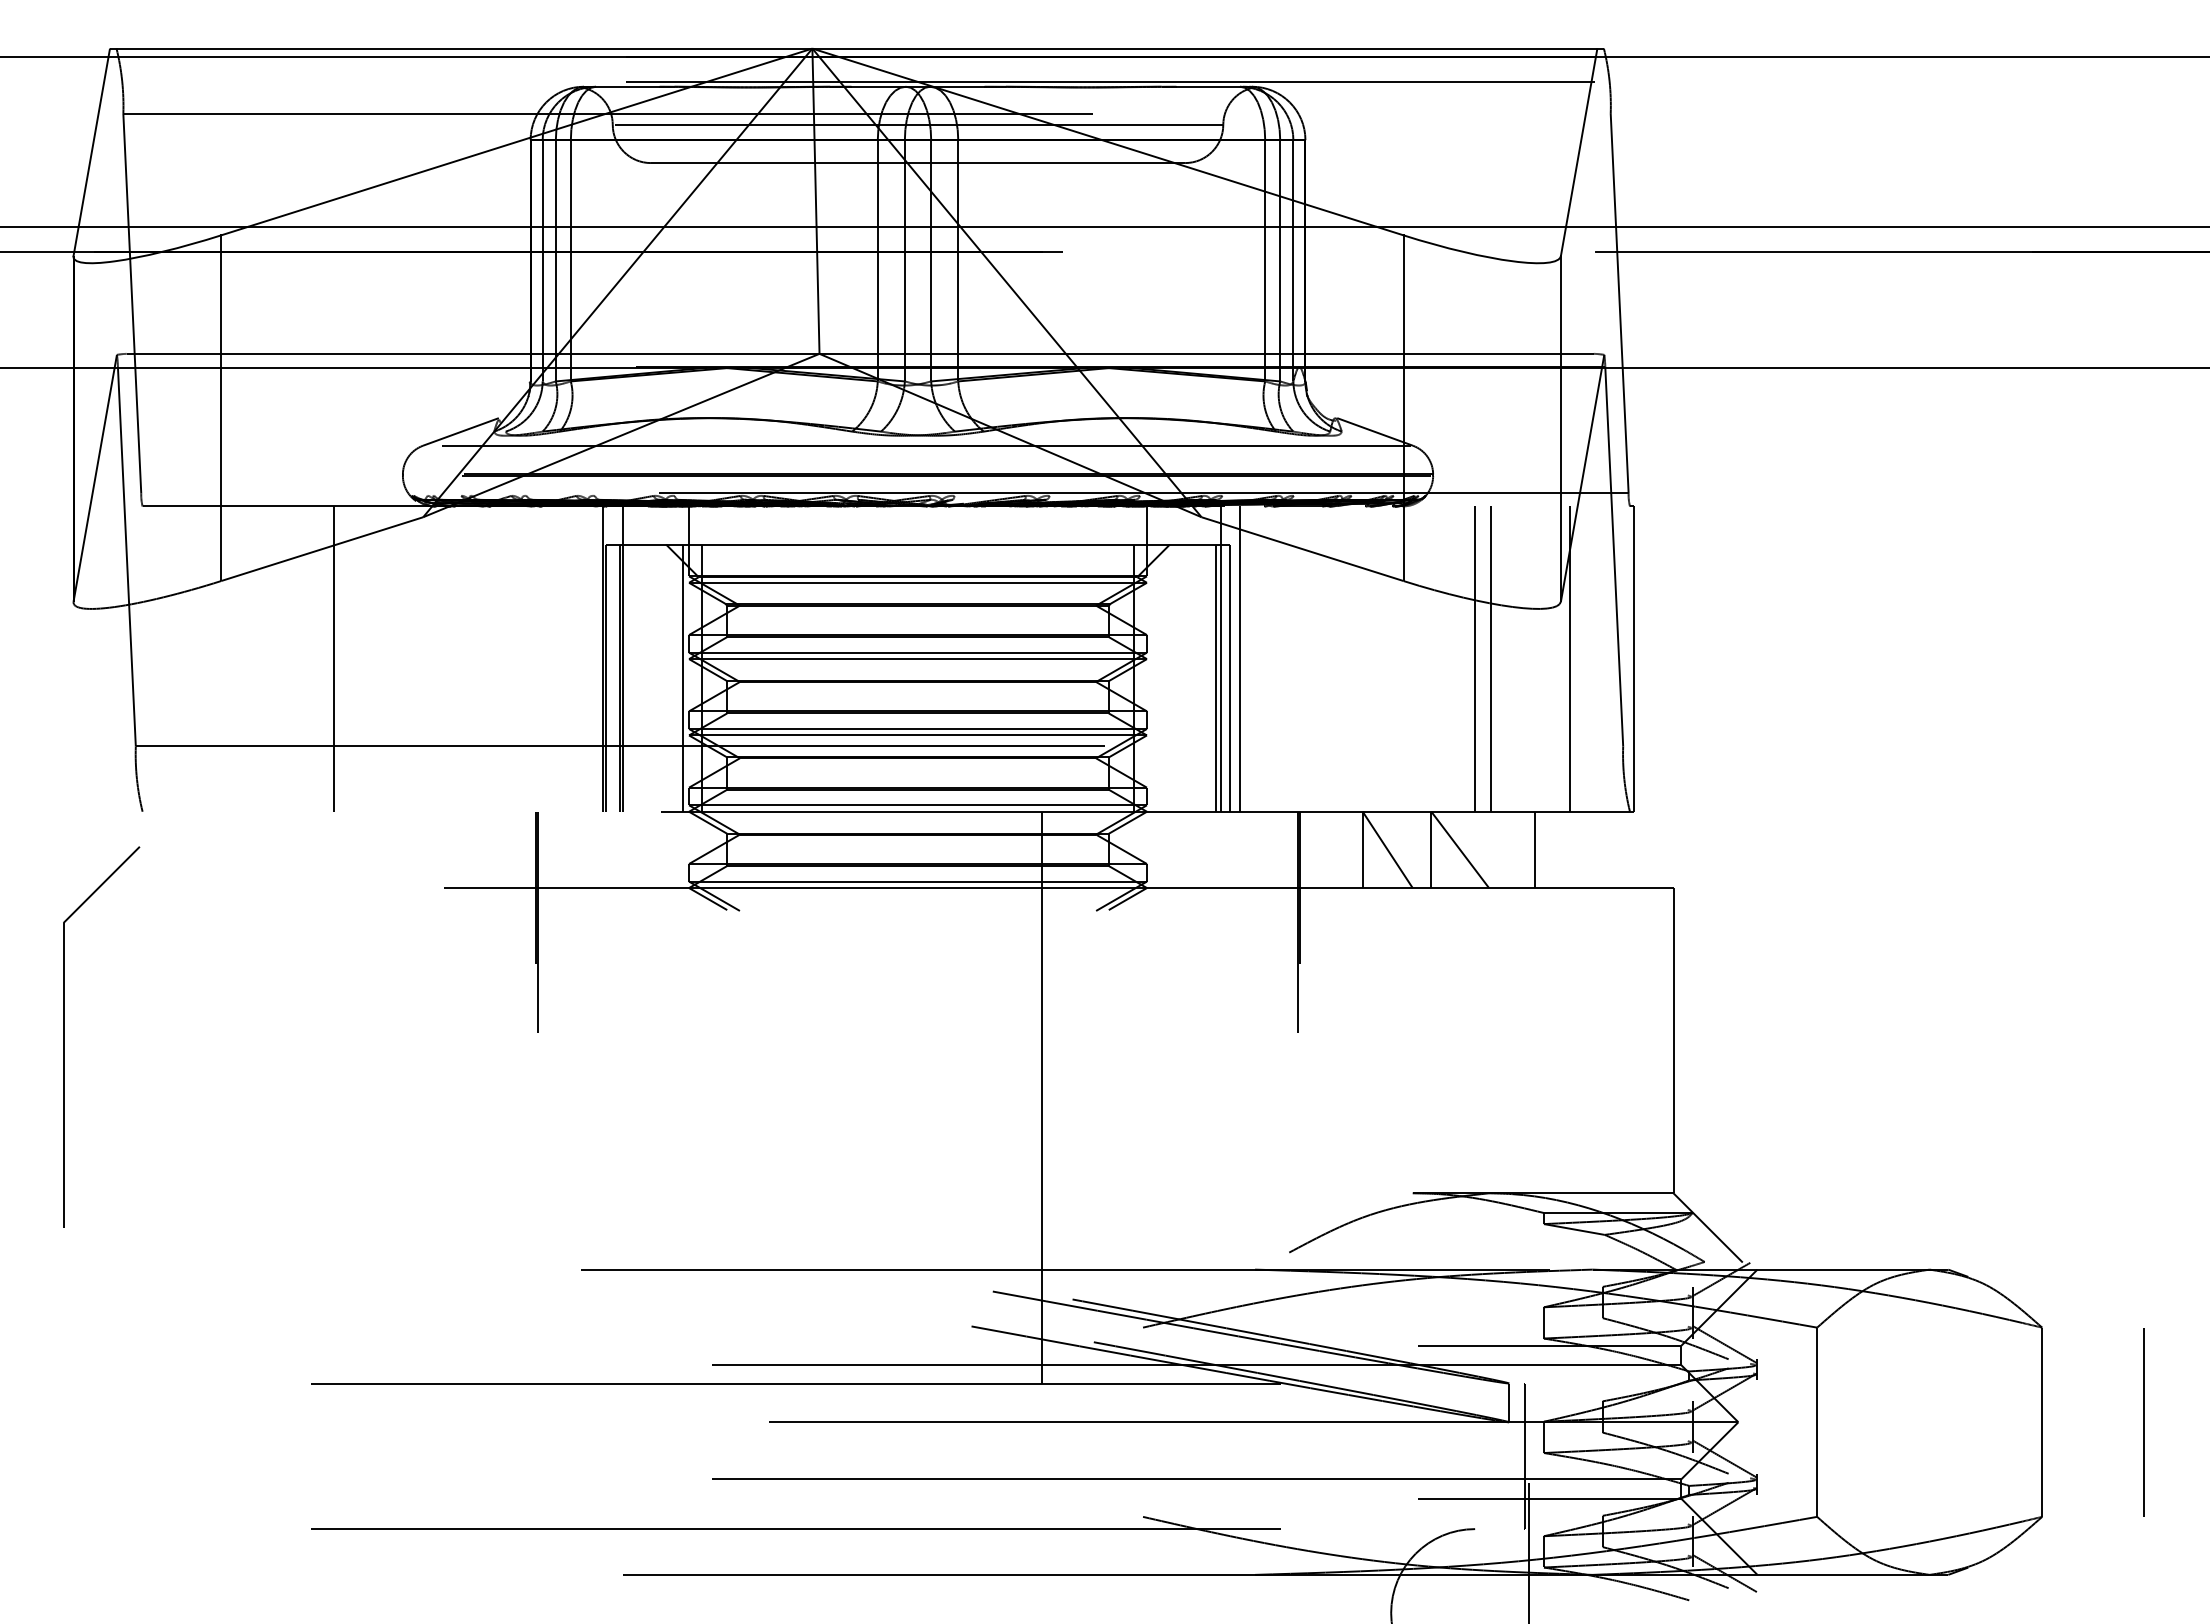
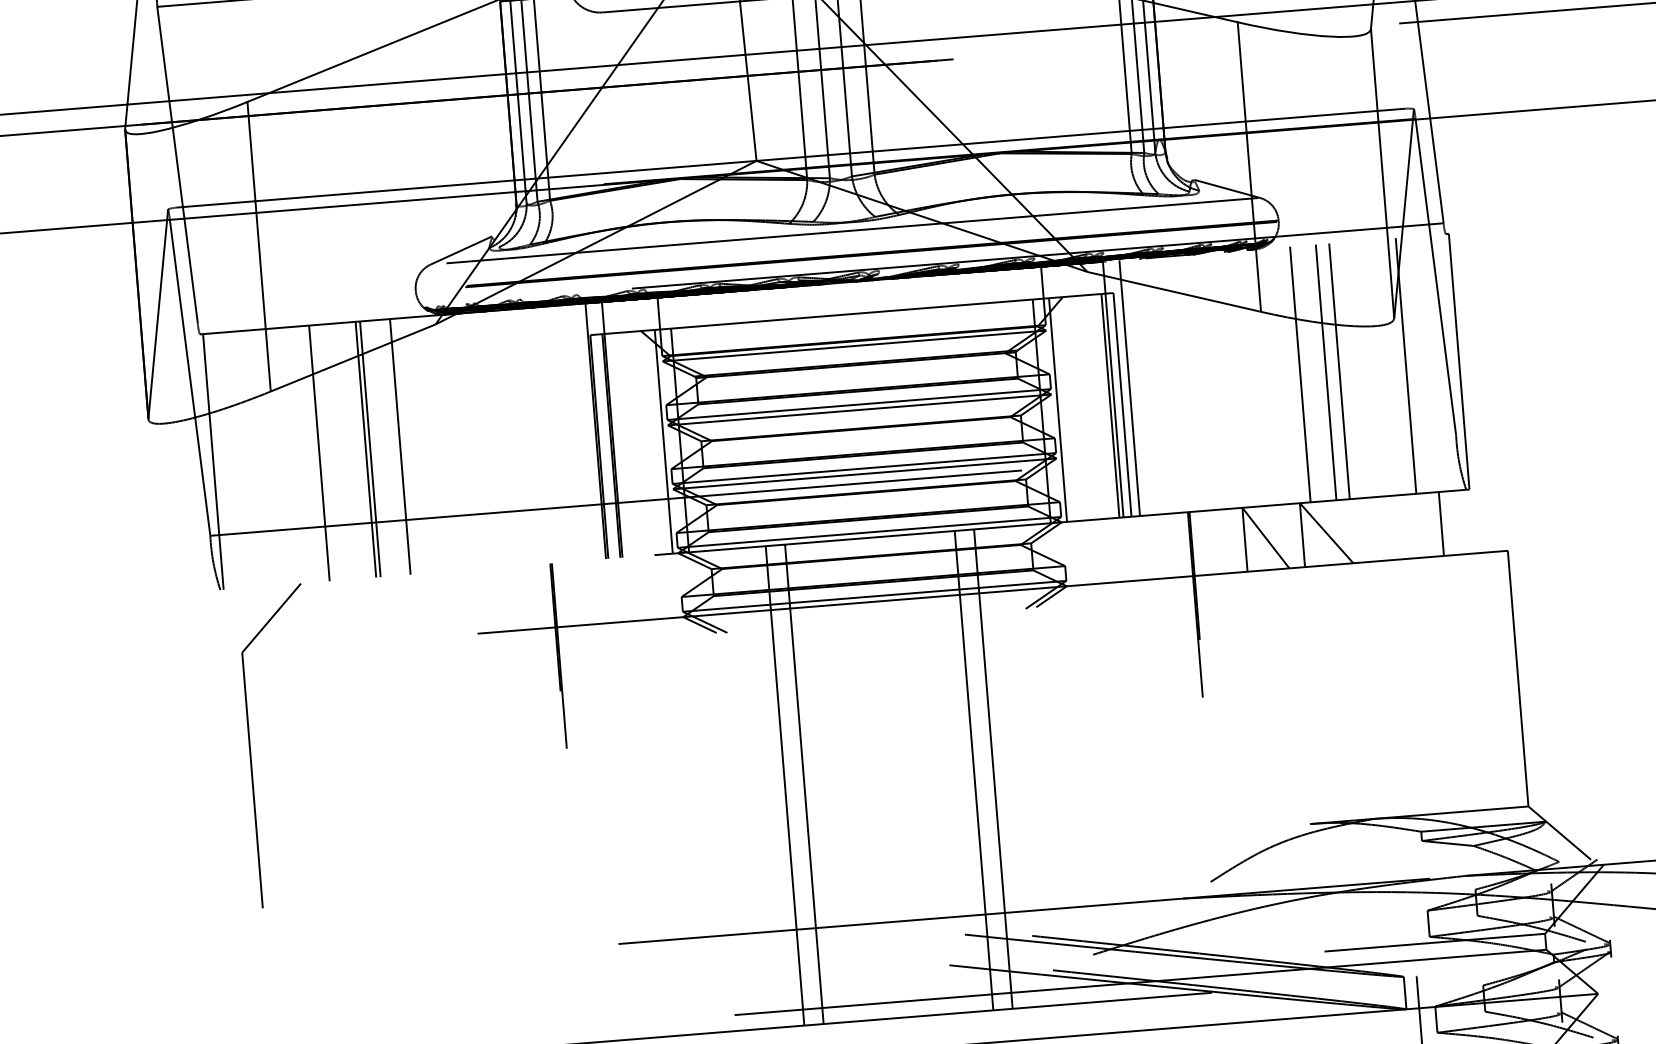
line: (146, 658) -> (213, 461), added
line: (273, 658) -> (319, 452), added
line: (328, 658) -> (365, 449), added
line: (369, 658) -> (400, 446), added
line: (1444, 658) -> (1300, 373), added
line: (1153, 677) -> (1058, 409), added
line: (1535, 849) -> (1441, 523), moved
part: (64, 1036) -> (250, 747), moved
line: (793, 1097) -> (784, 785), added
line: (816, 1097) -> (804, 783), added
line: (1019, 1097) -> (974, 770), added

